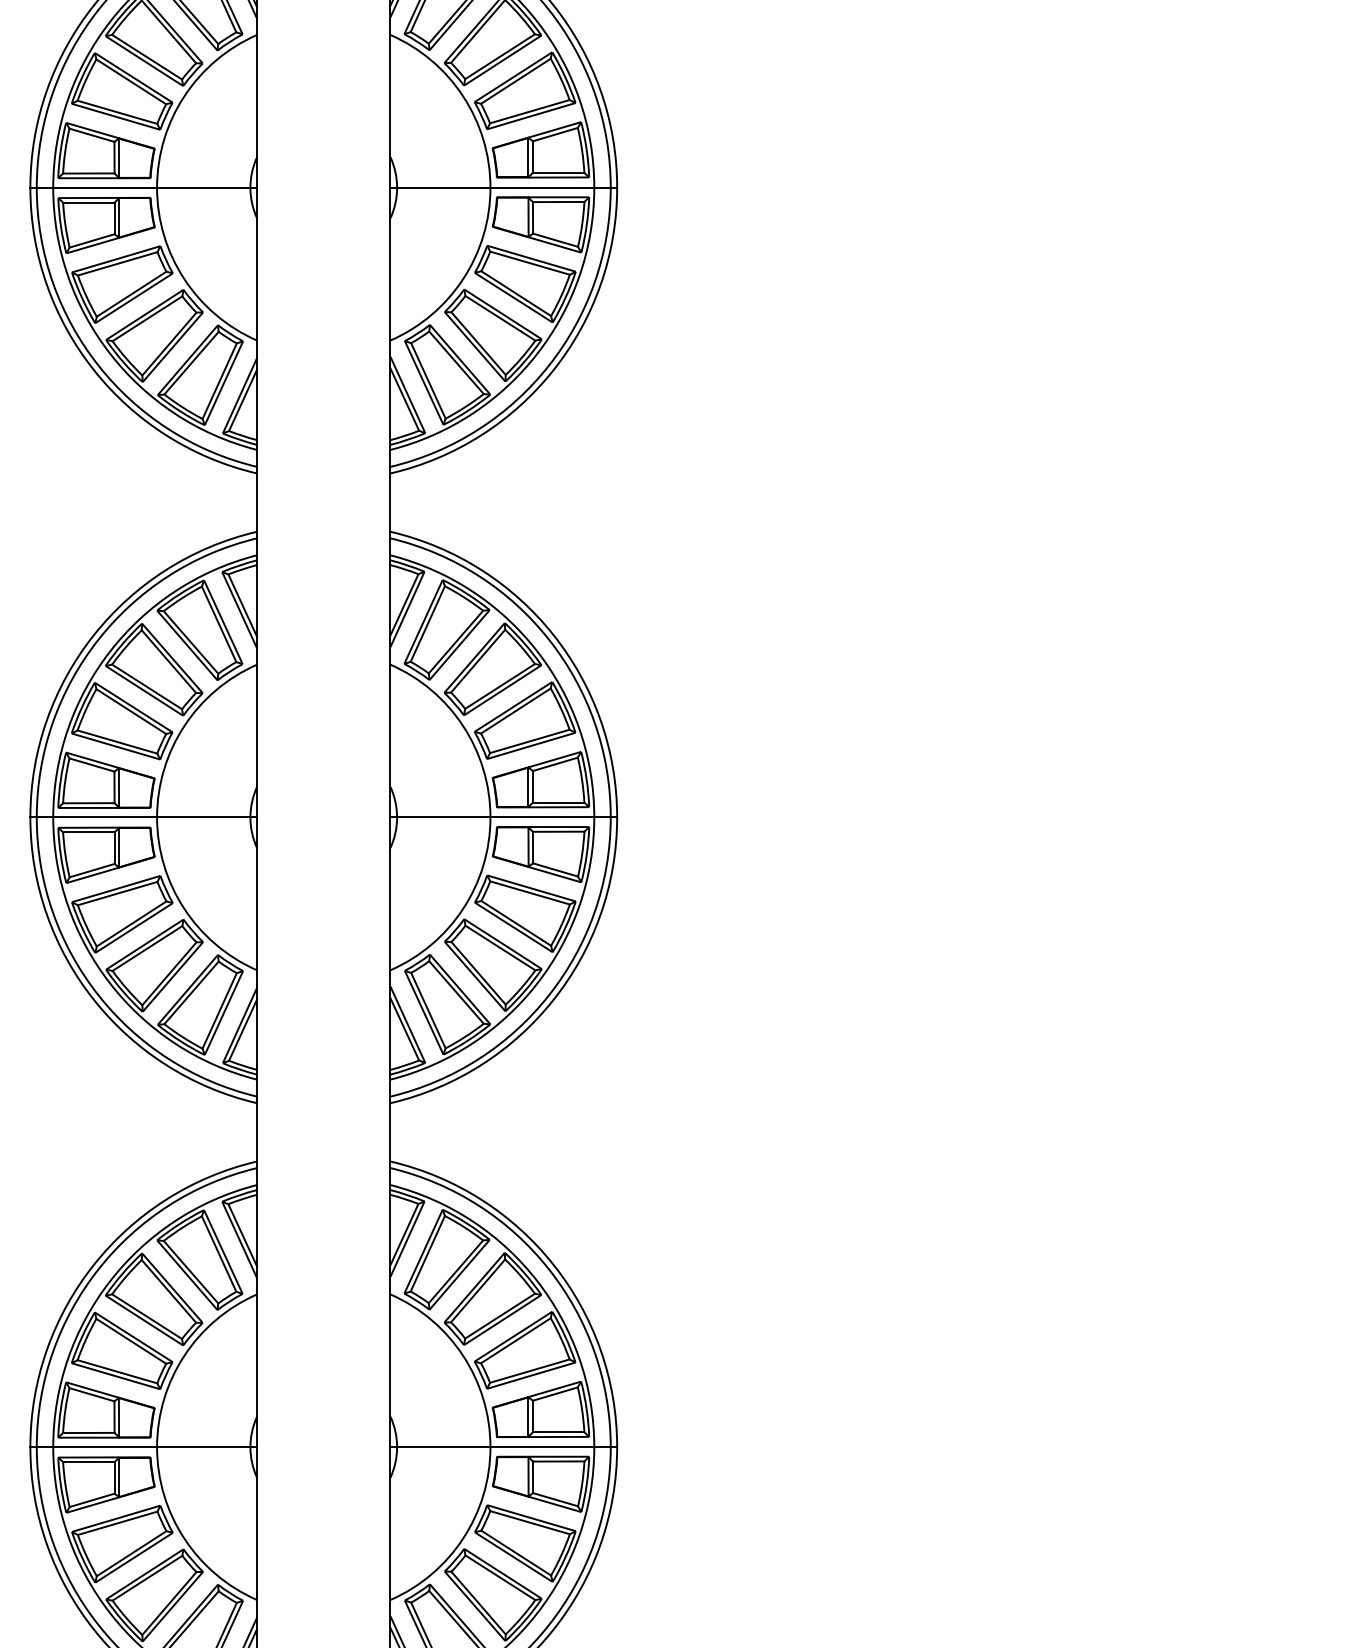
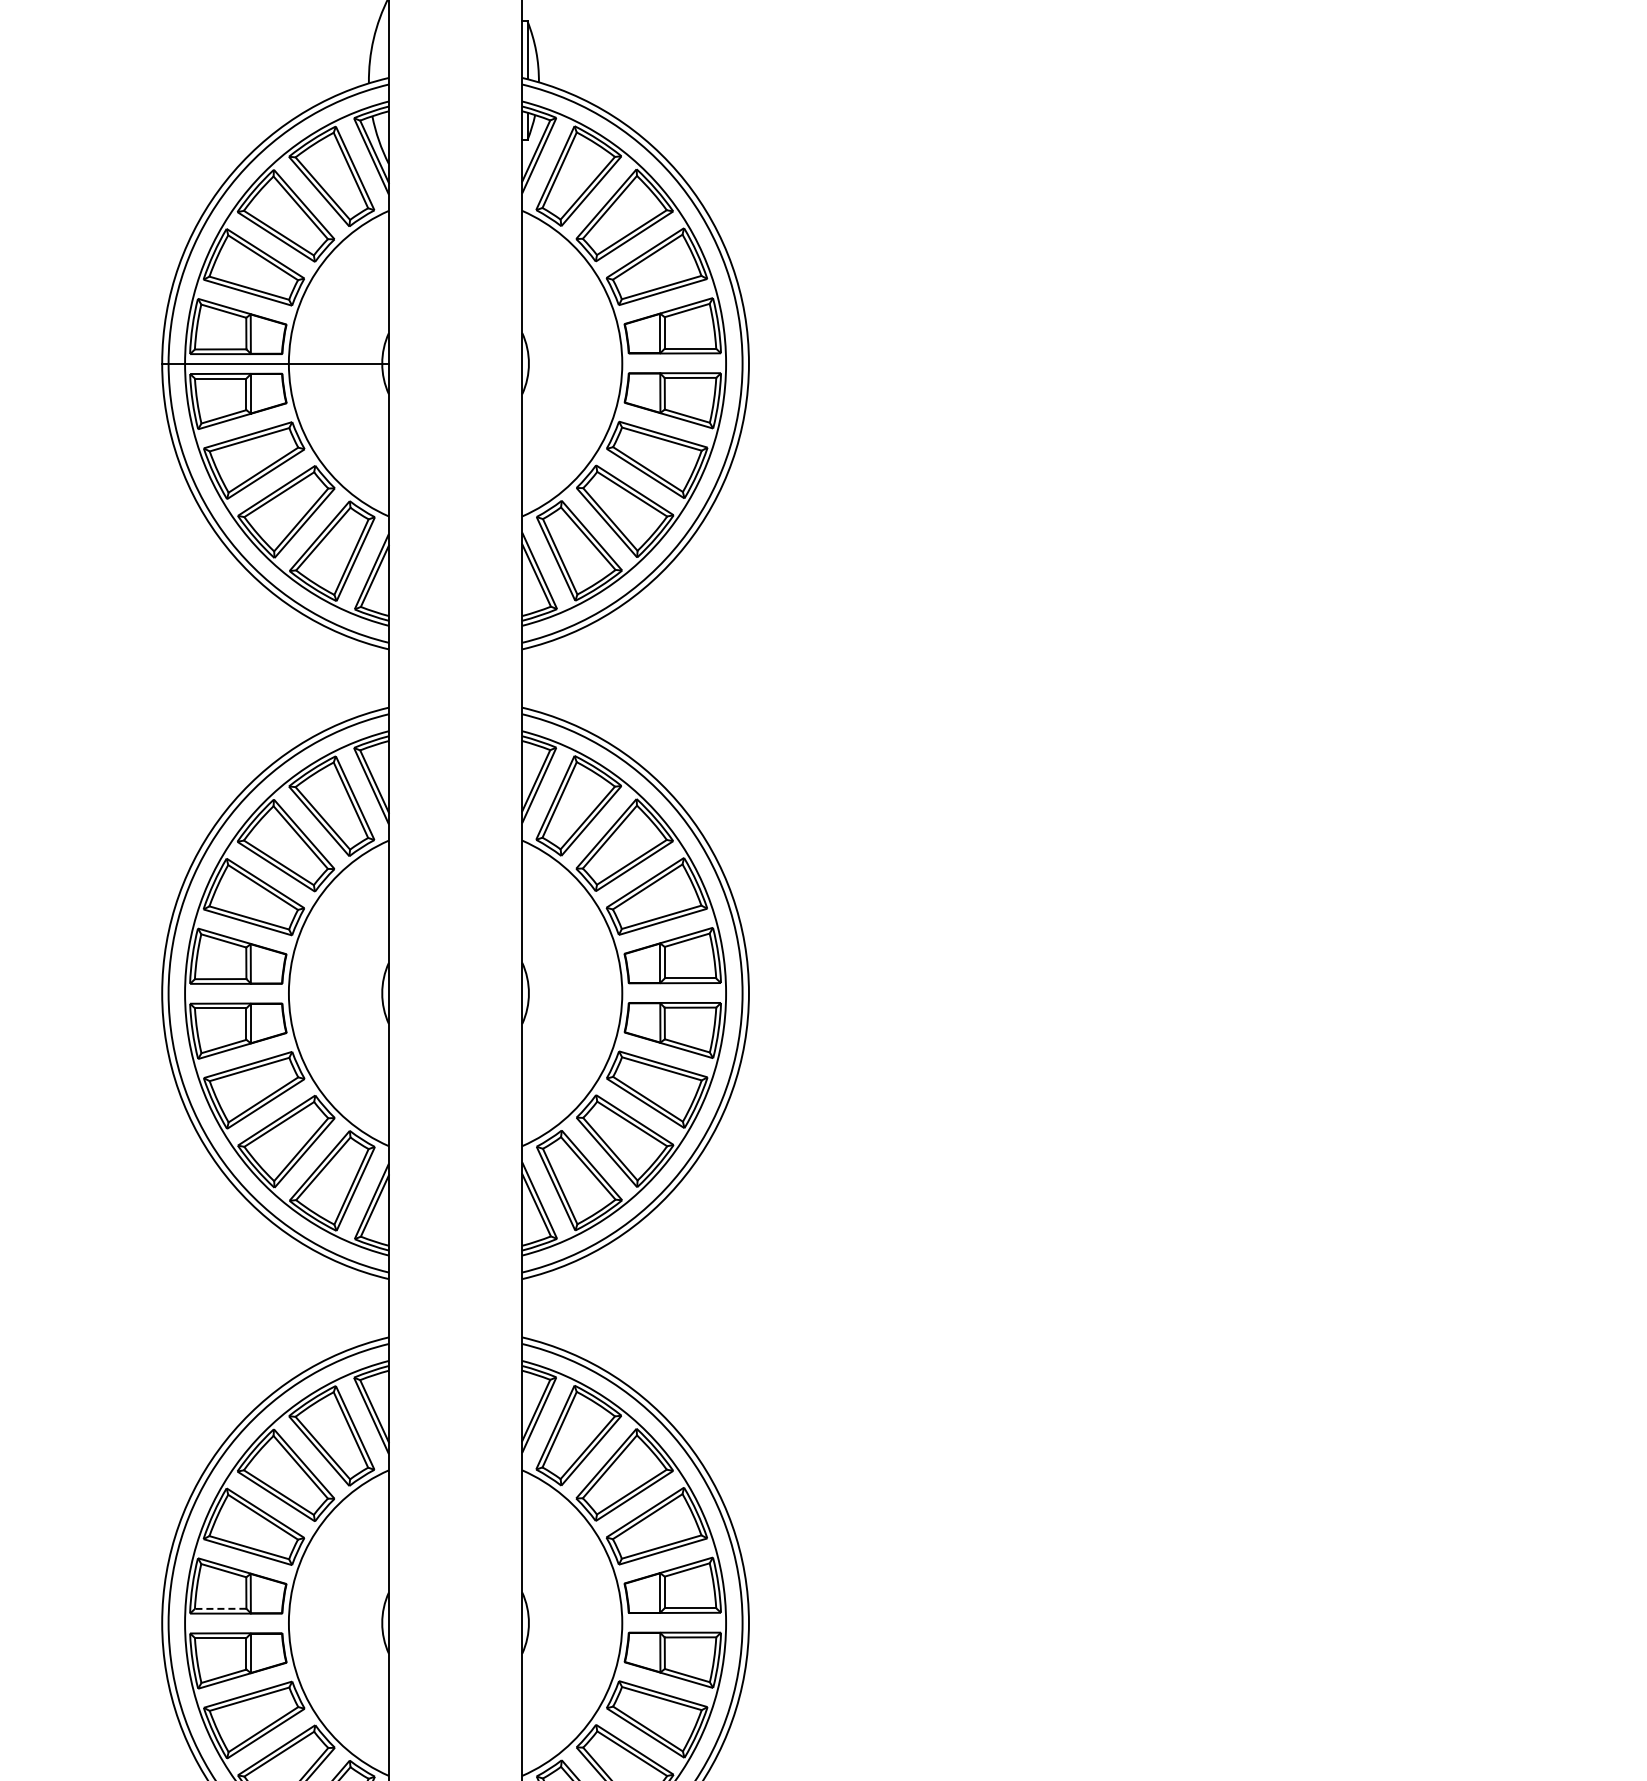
line: (503, 187) -> (635, 363), removed
line: (143, 817) -> (275, 993), removed
line: (503, 817) -> (635, 993), removed
line: (88, 1432) -> (220, 1608), solid -> dashed
line: (143, 1447) -> (275, 1623), removed
line: (503, 1447) -> (635, 1623), removed

